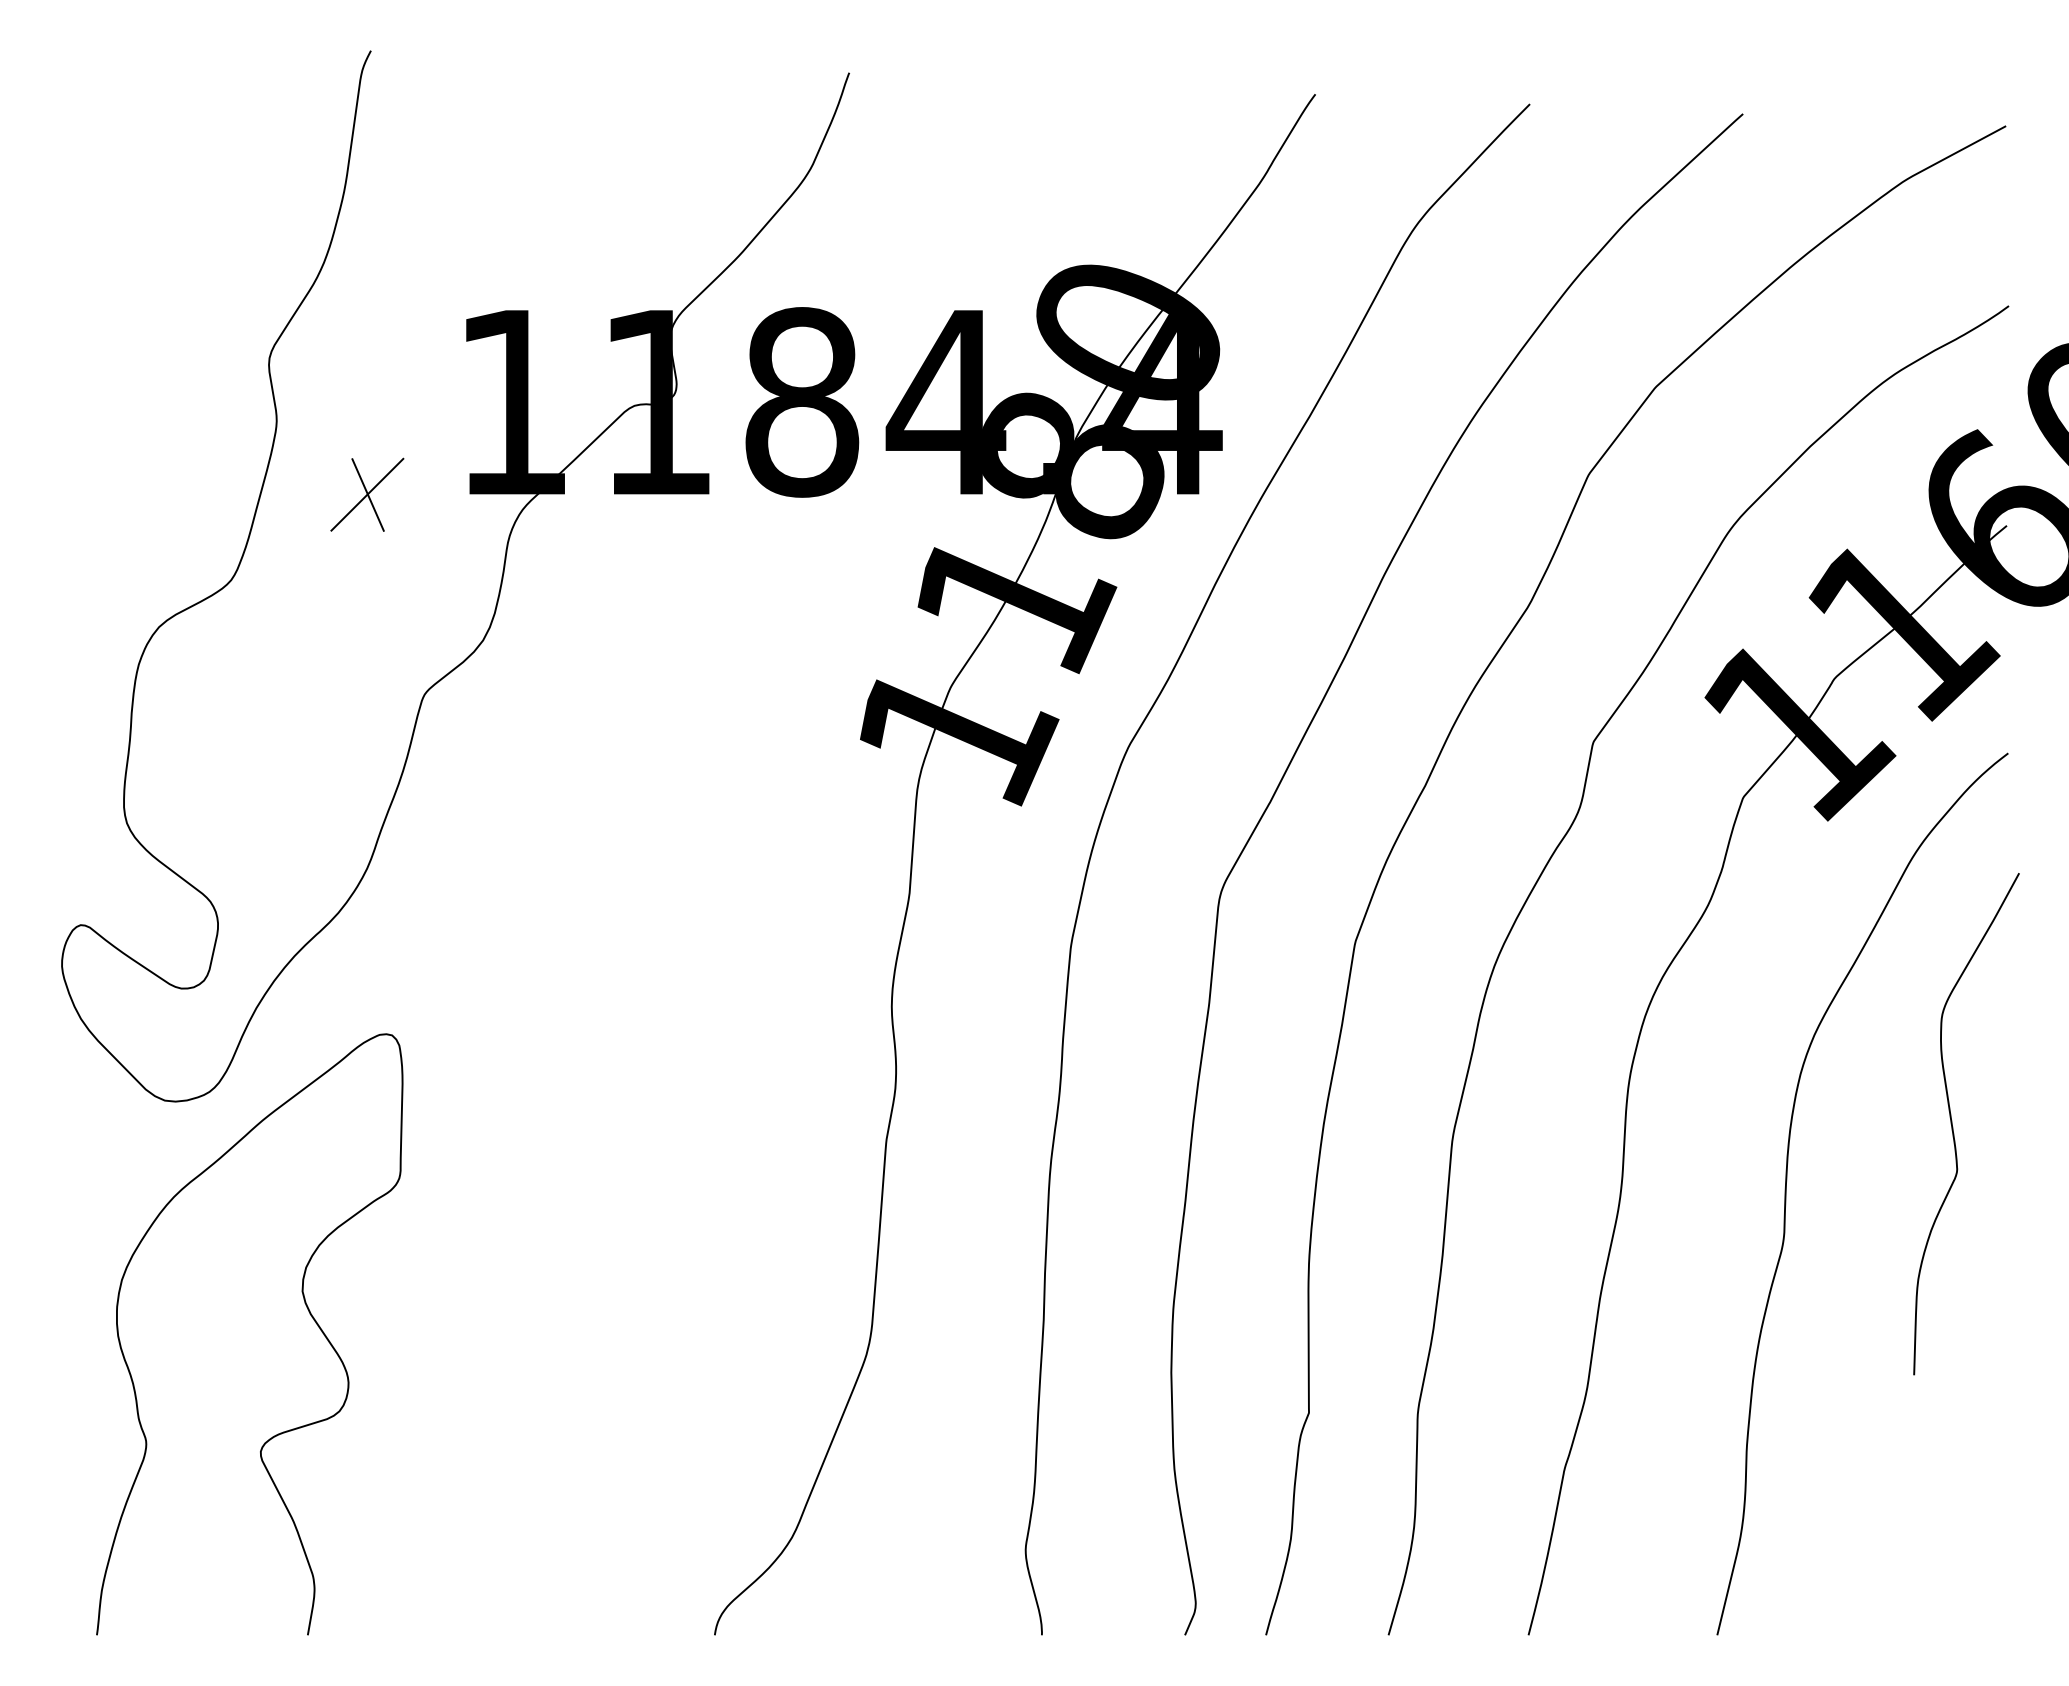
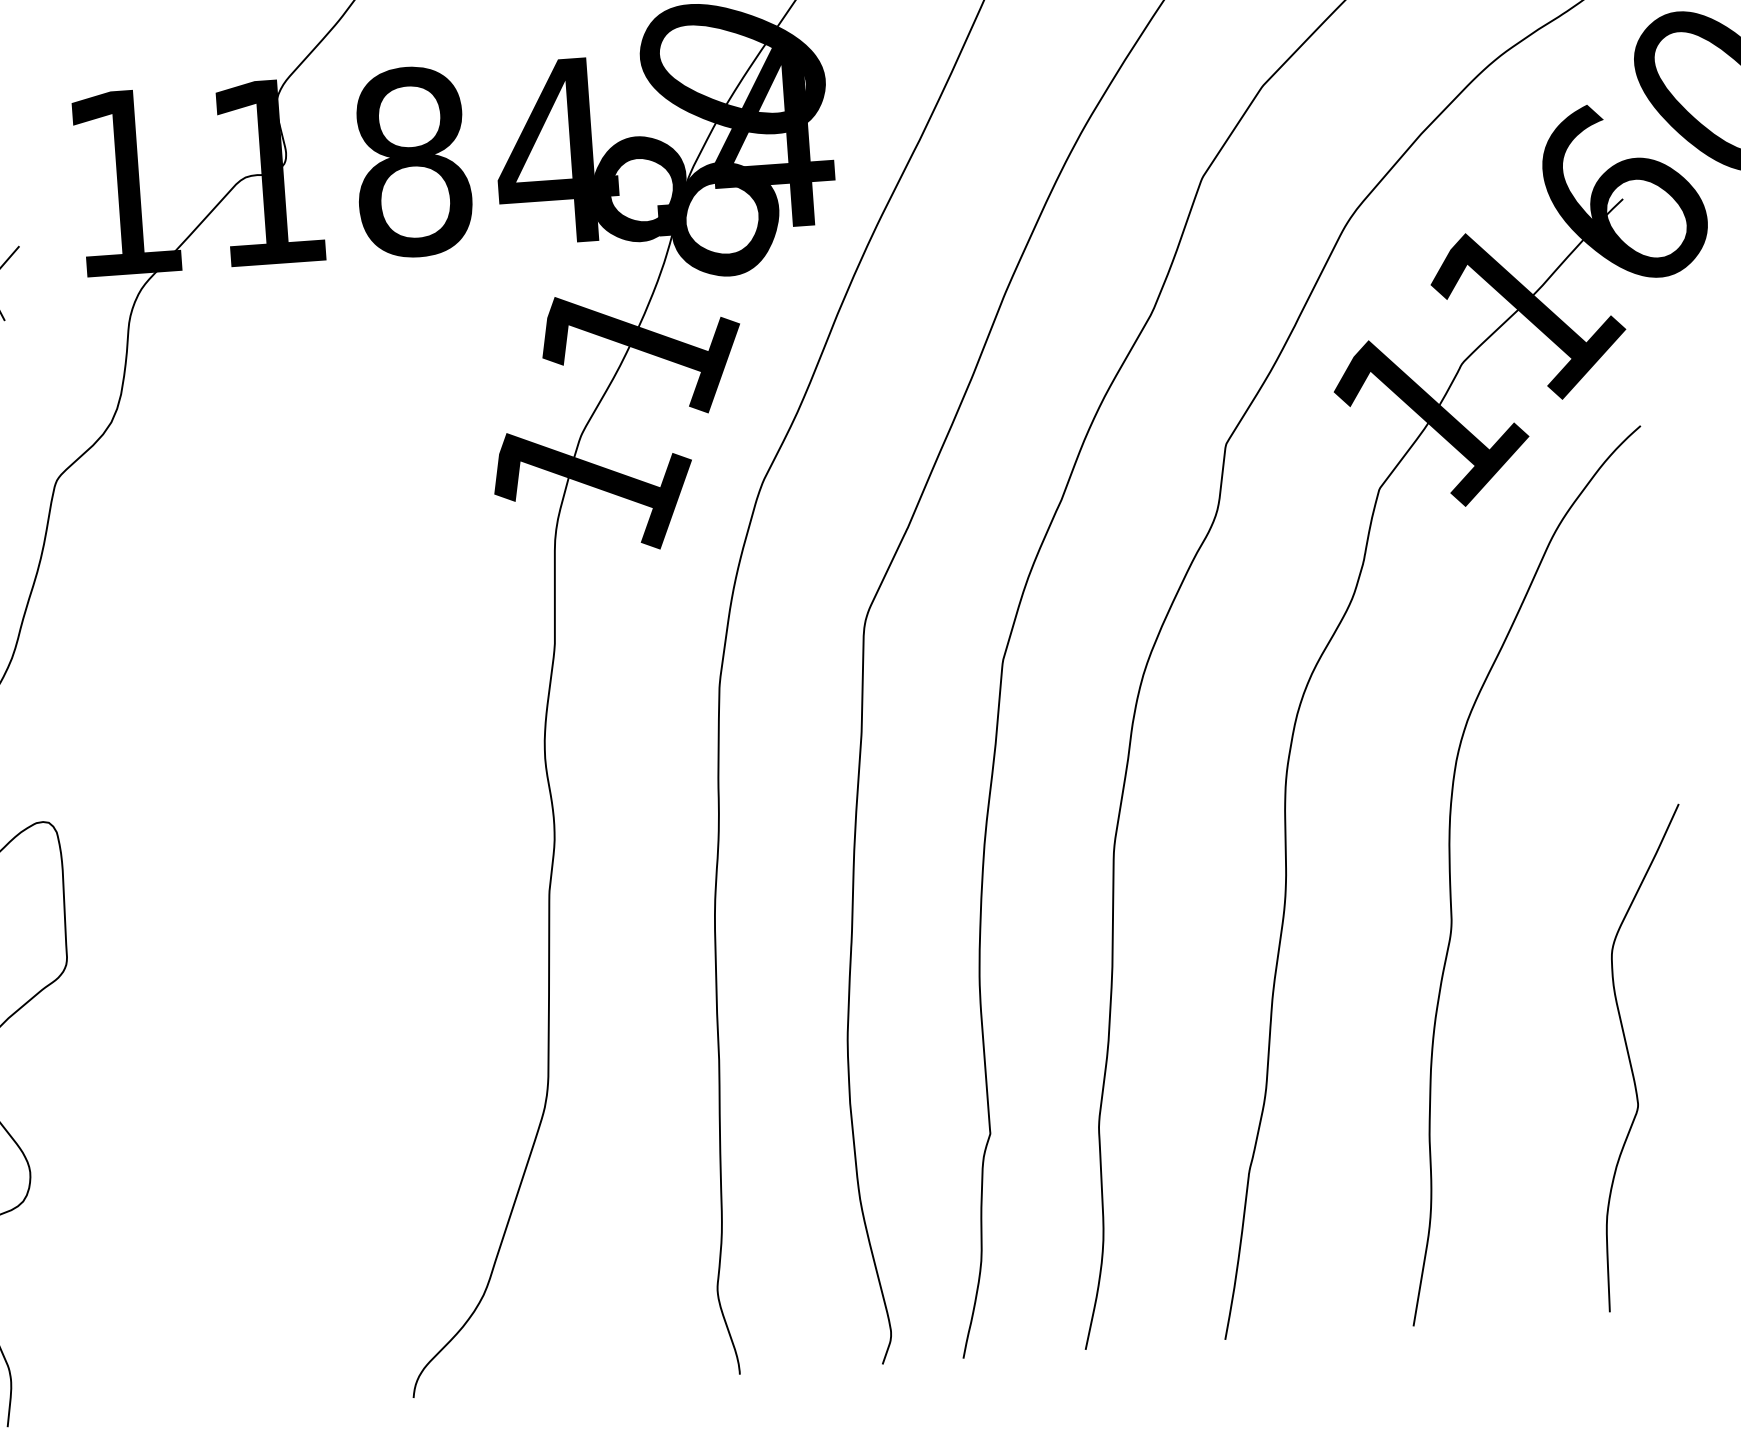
curve: (1953, 1127) -> (1631, 1062), moved

